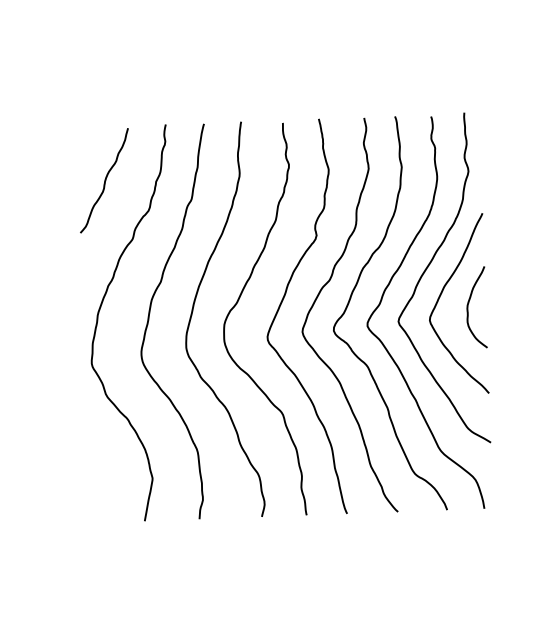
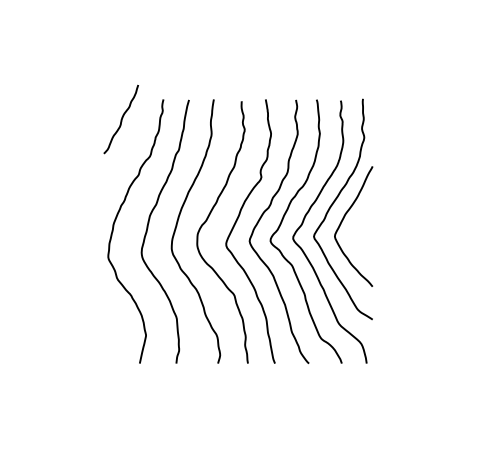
curve: (103, 180) -> (120, 119), moved
curve: (470, 302) -> (362, 225), removed

